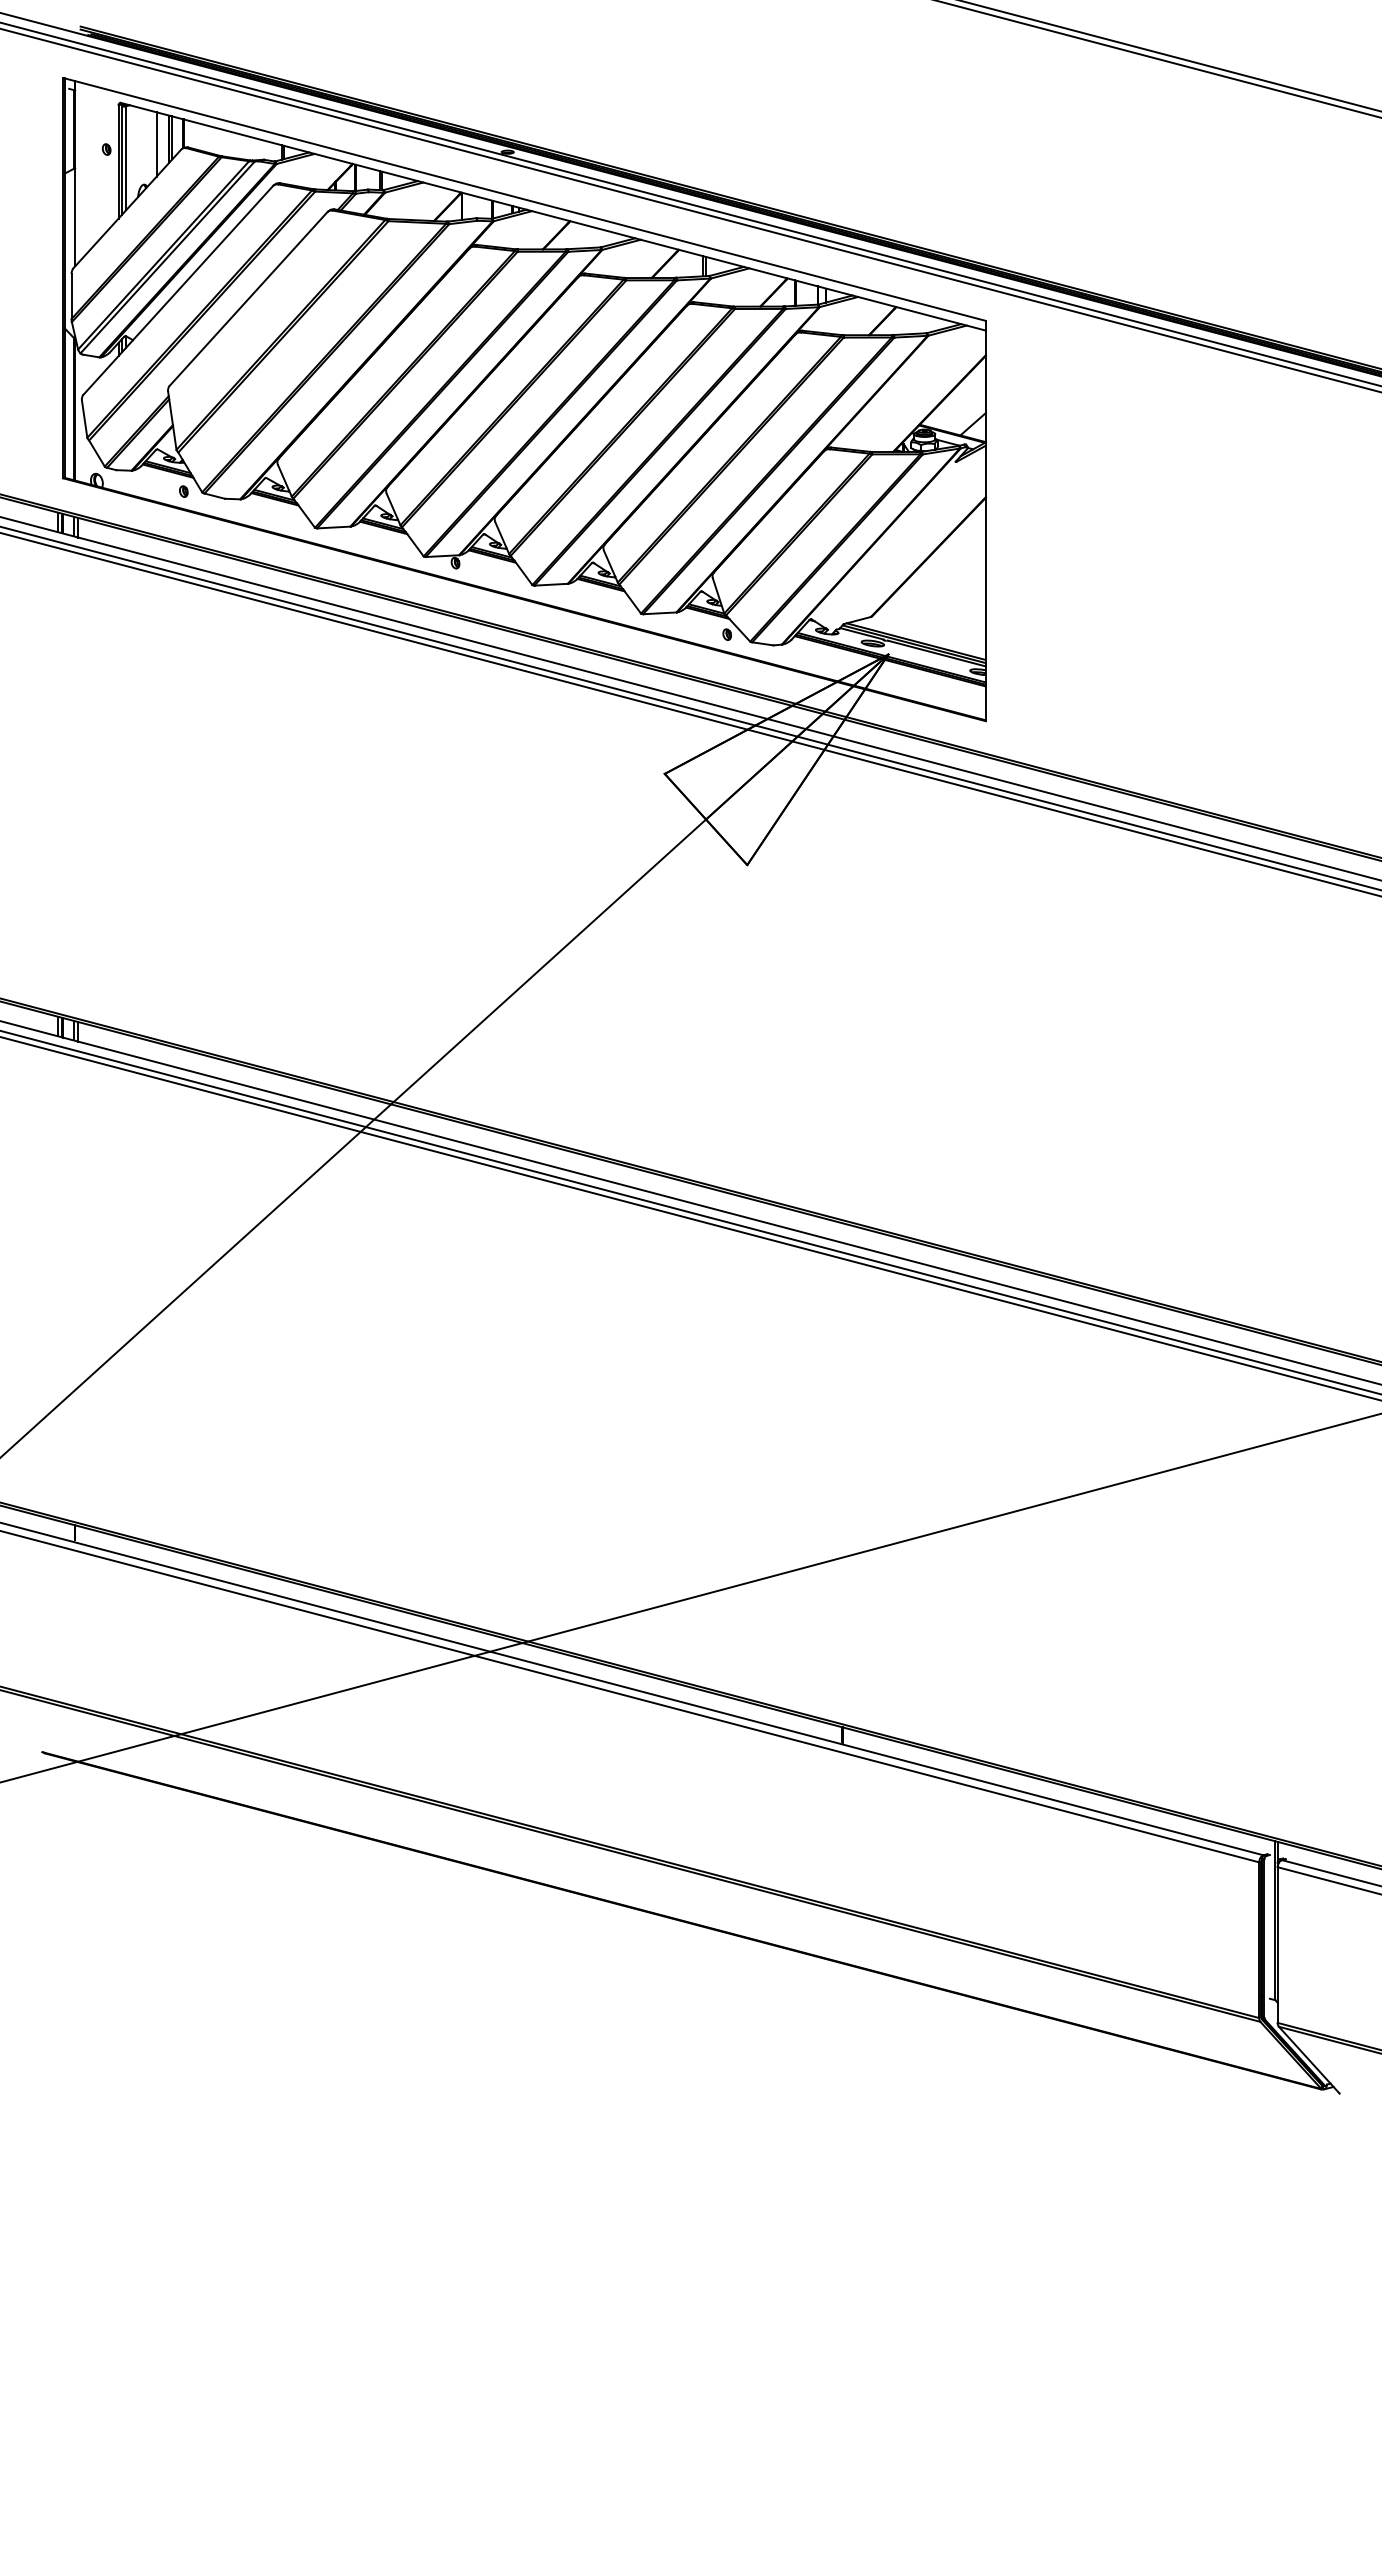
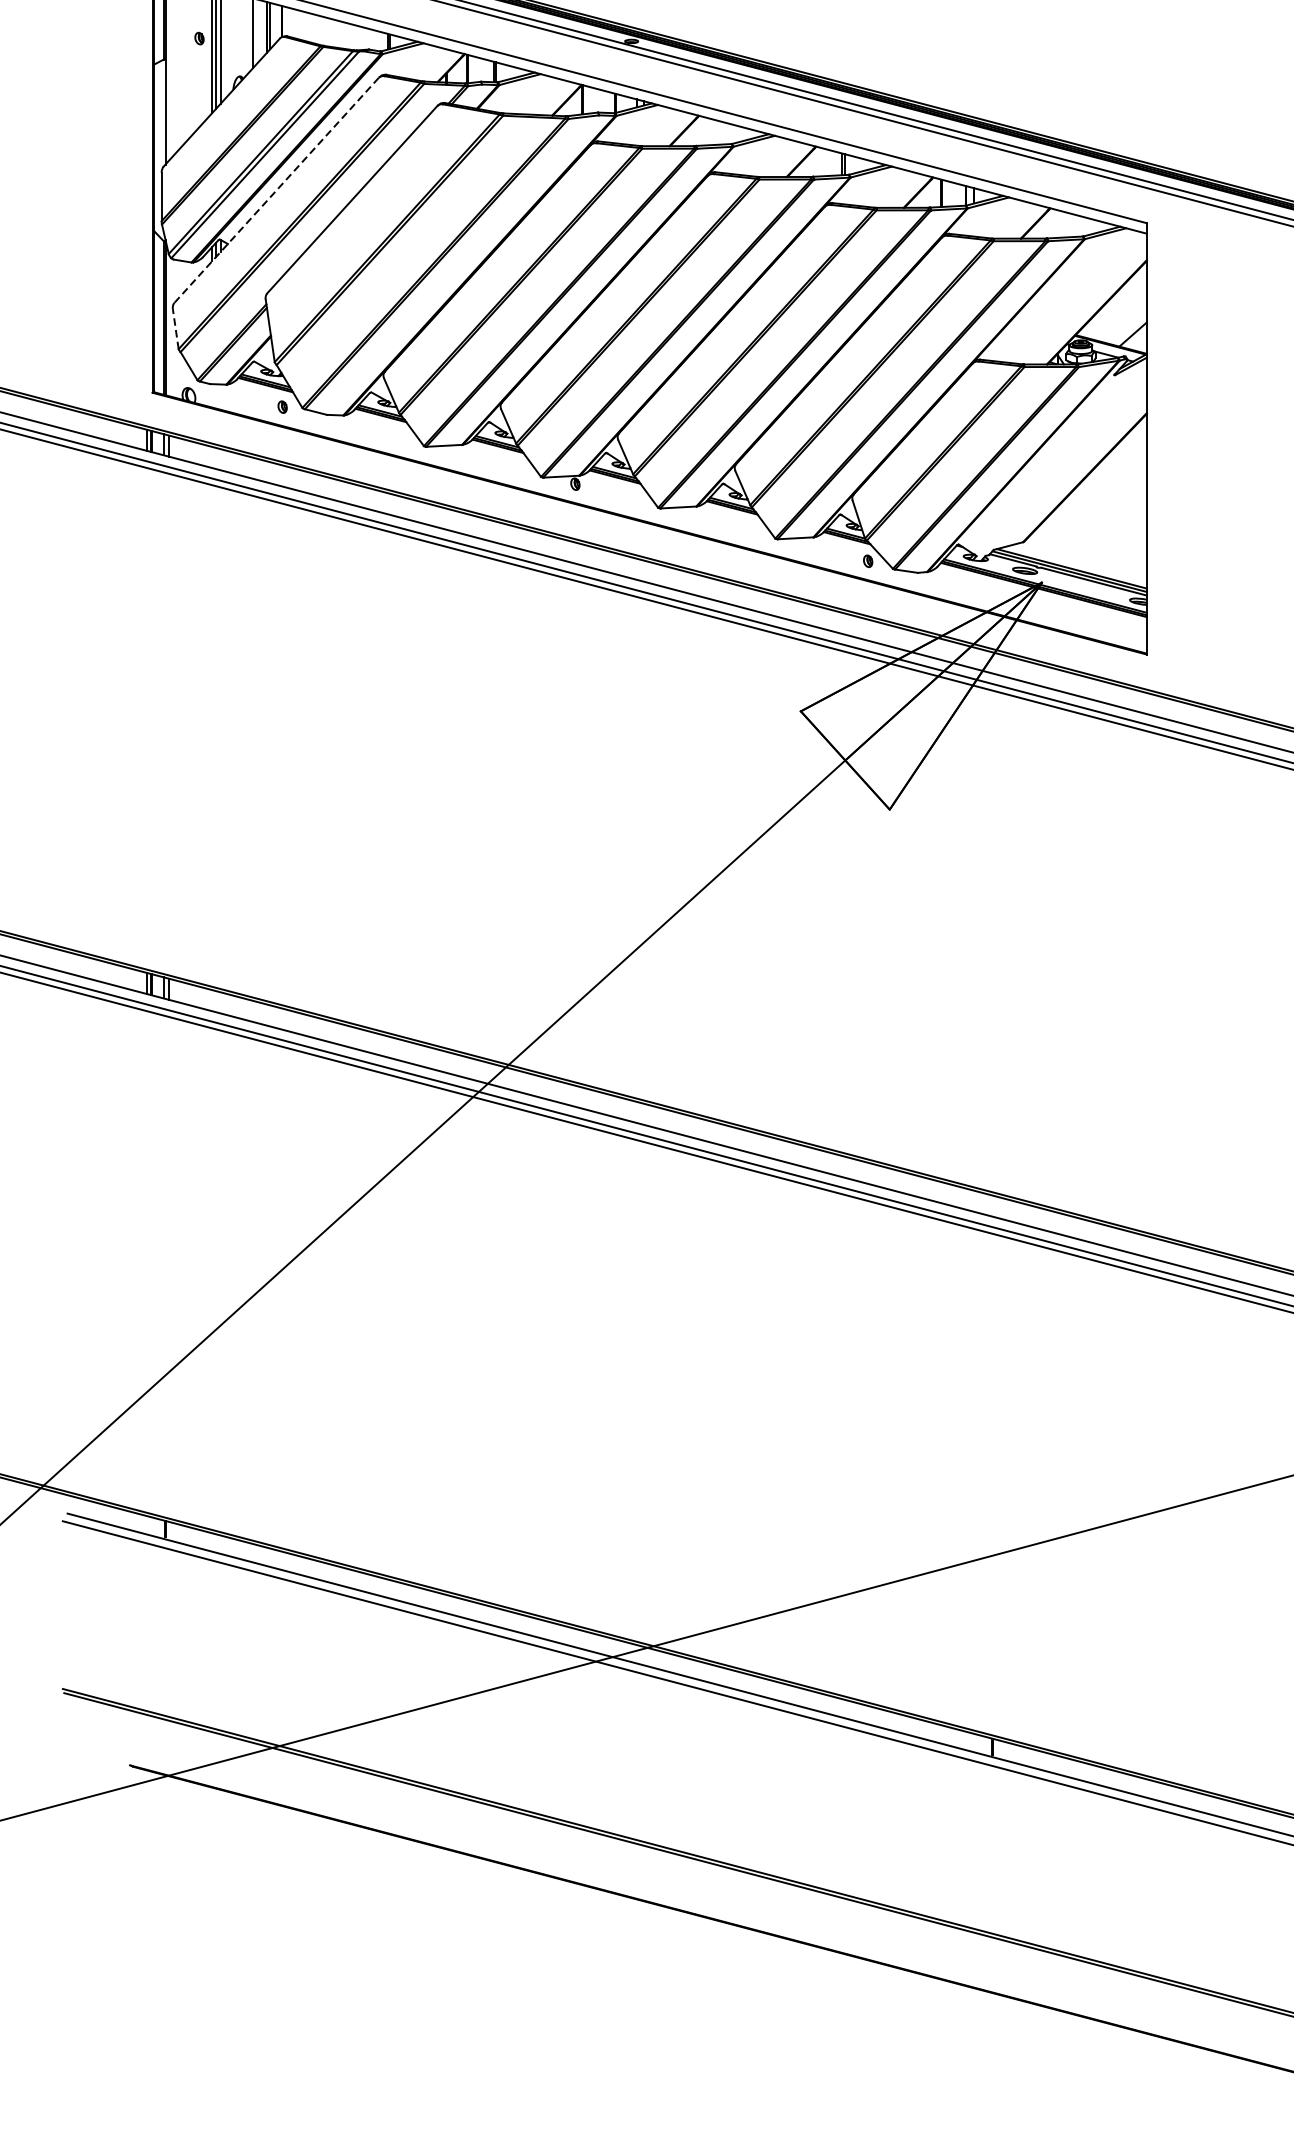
line: (177, 290) -> (275, 190), solid -> dashed
line: (84, 419) -> (175, 329), solid -> dashed

